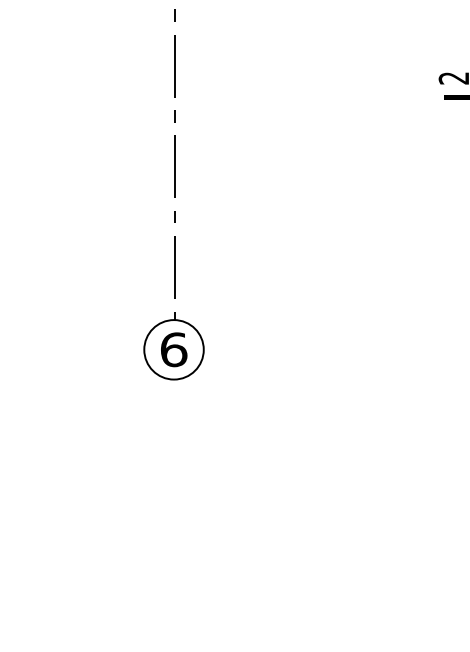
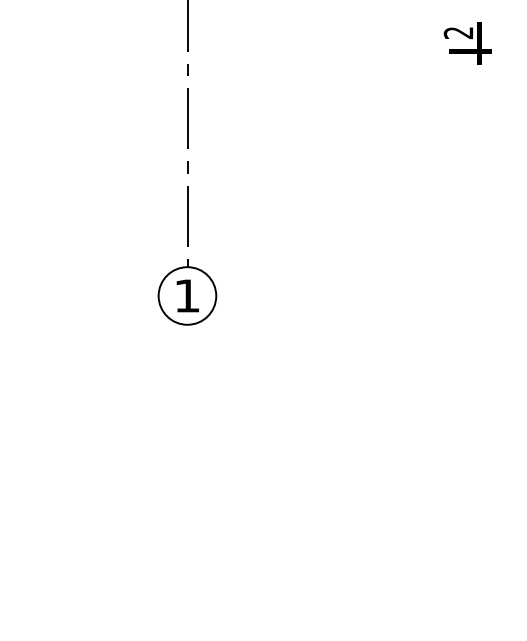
text: (174, 349) -> (187, 295), 6 -> 1

